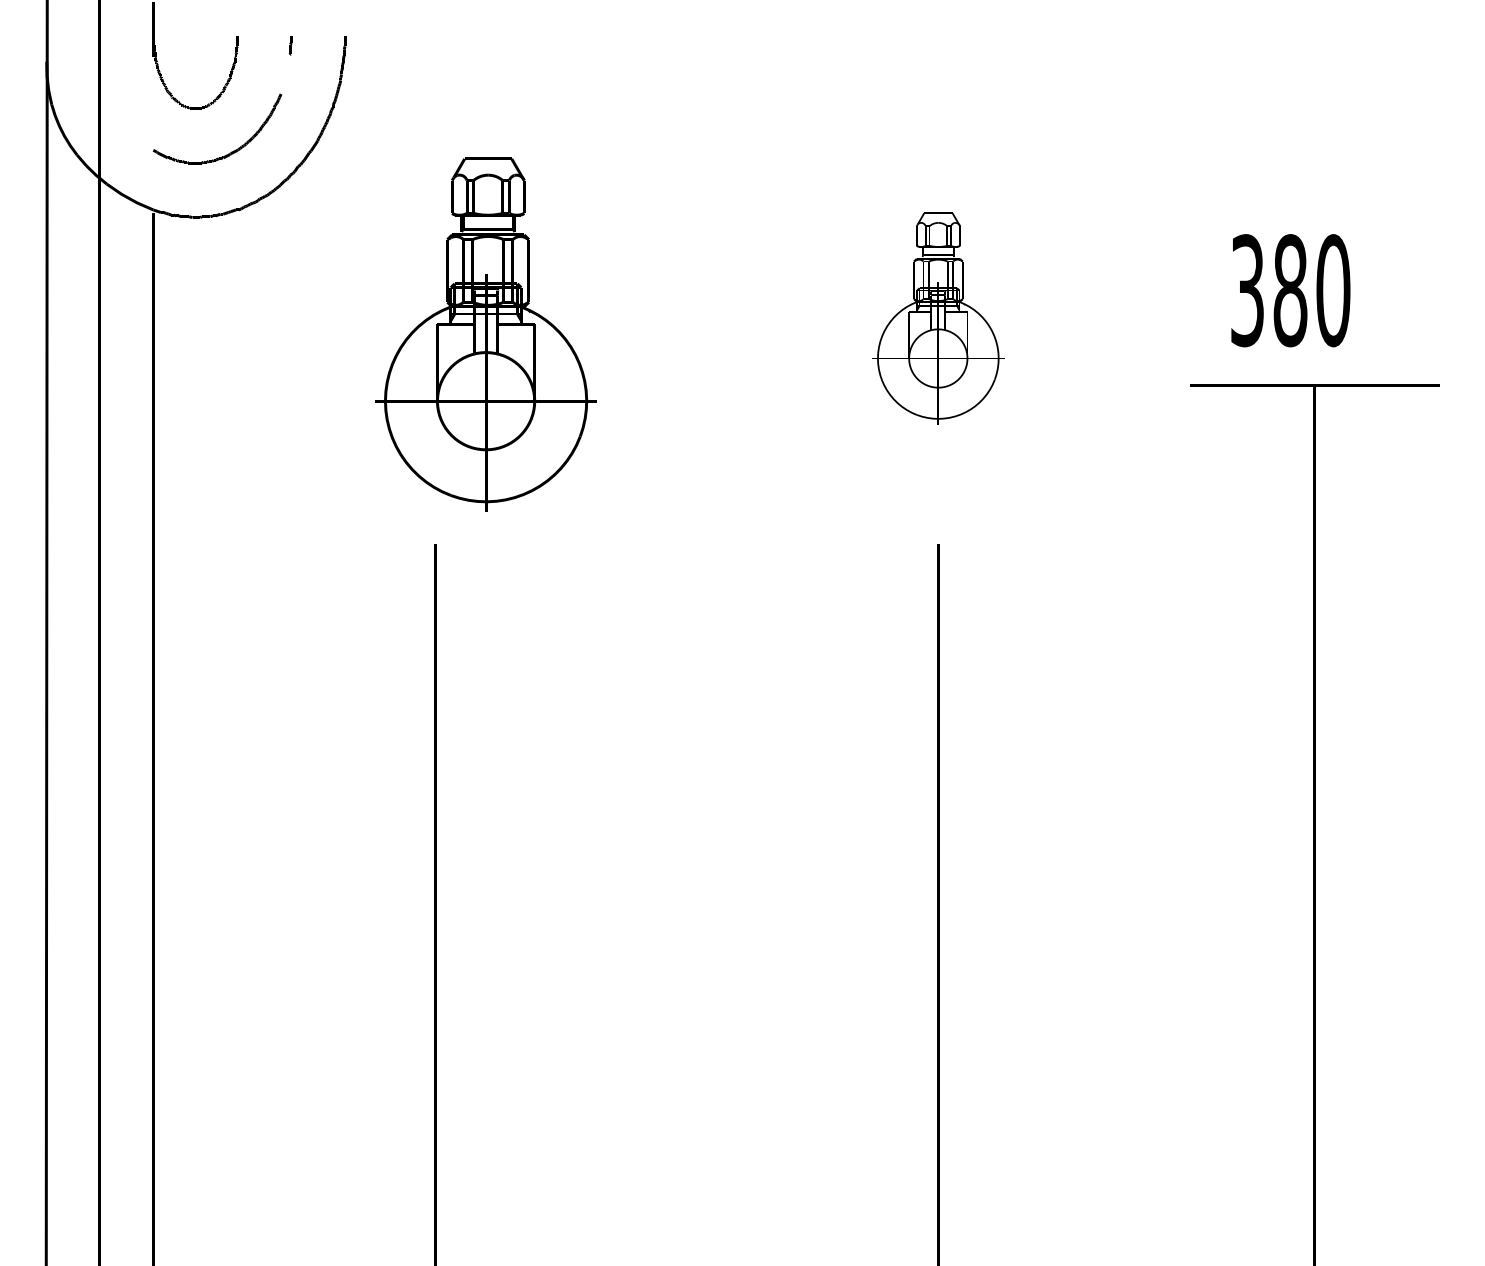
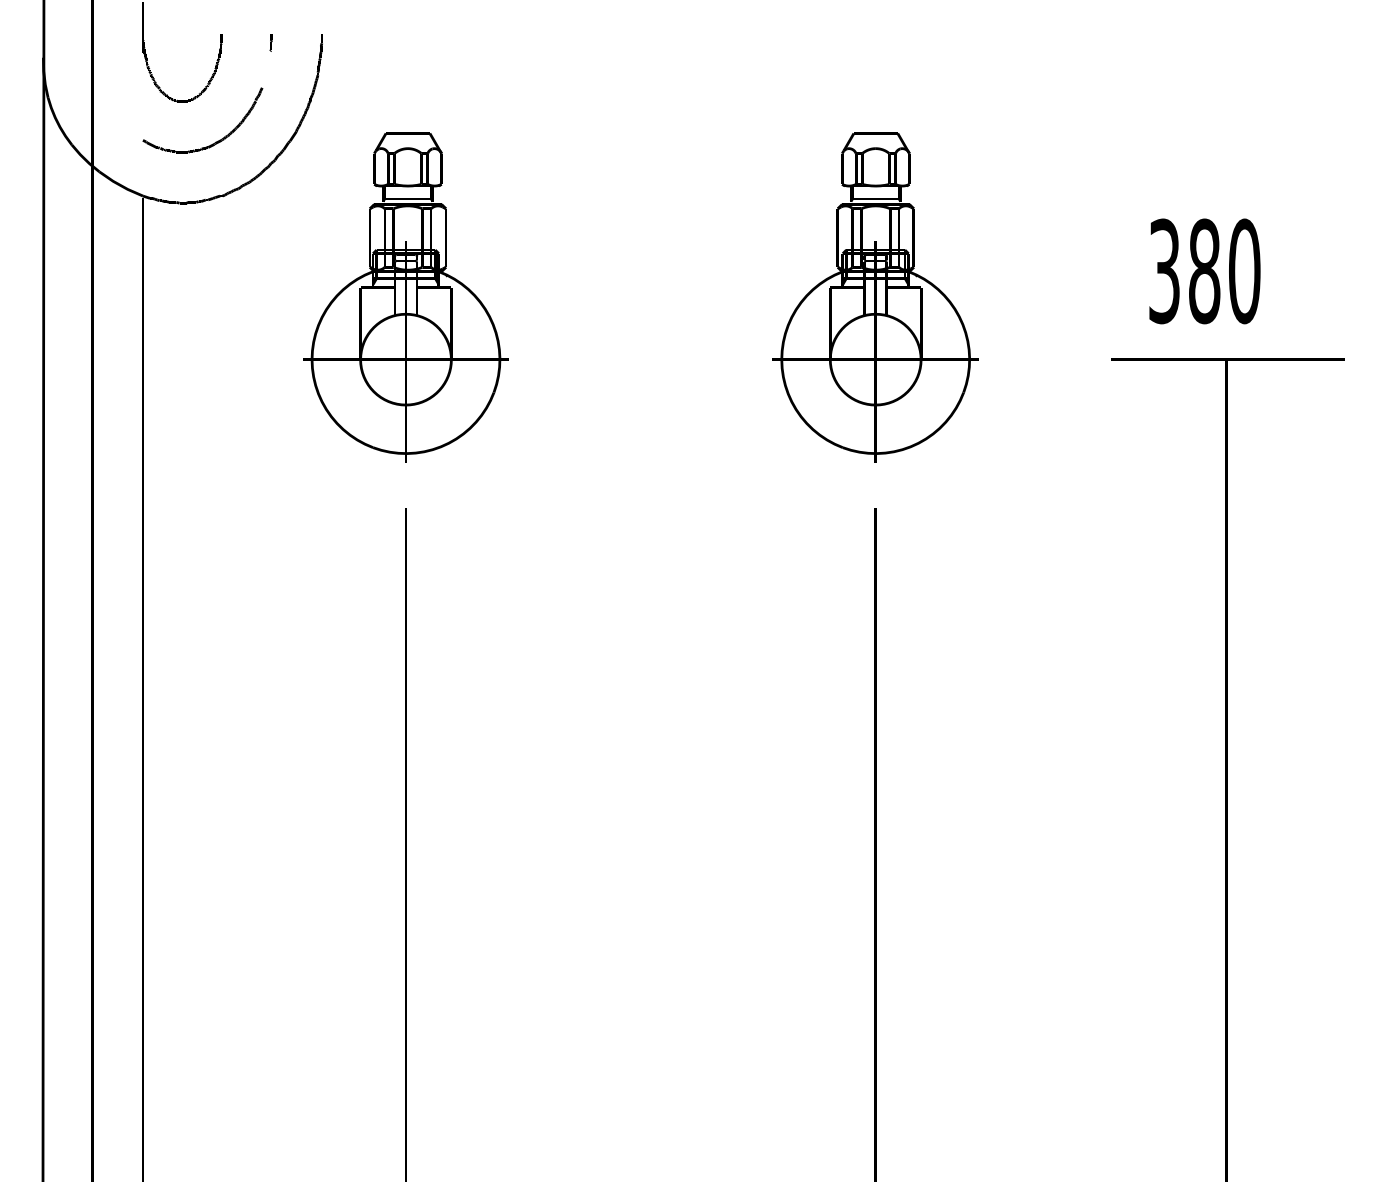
part: (938, 318) -> (875, 297), size x1.67
part: (485, 334) -> (405, 297), moved

